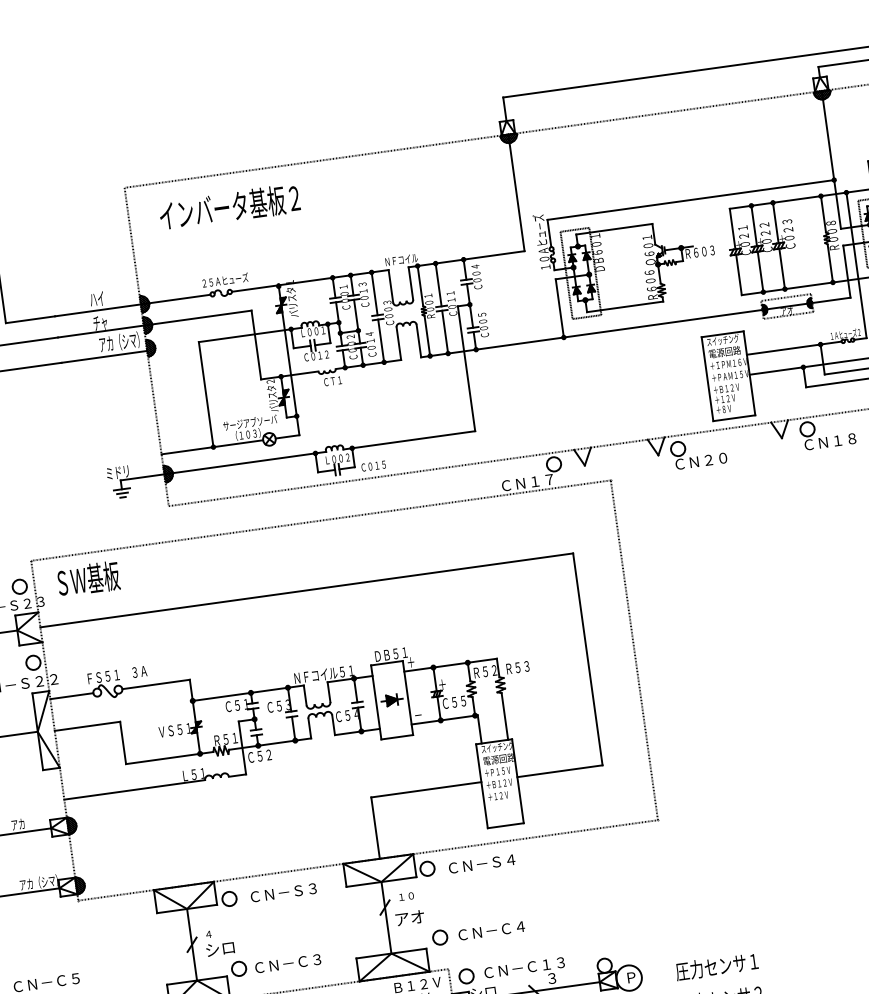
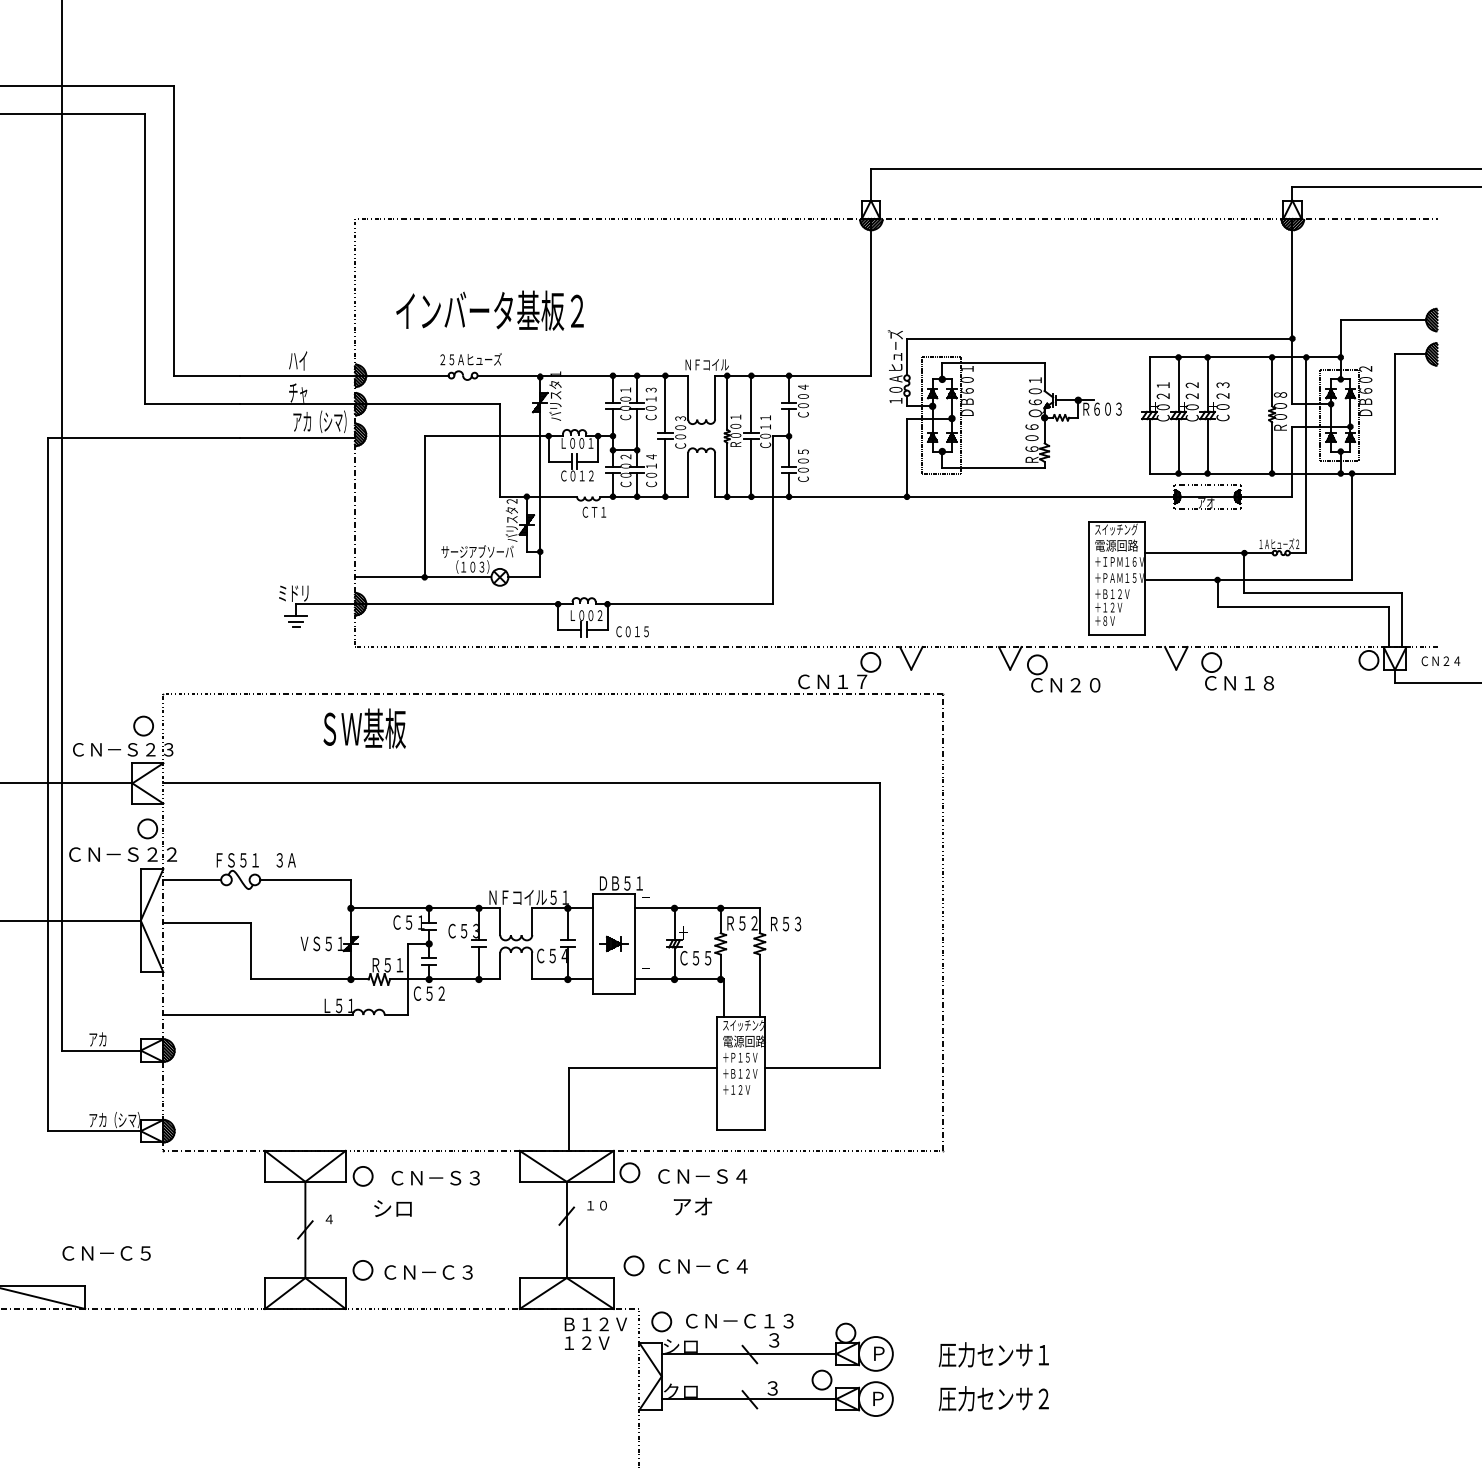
text: (229, 207) -> (489, 310), moved
text: (88, 579) -> (364, 728), moved
text: (409, 918) -> (692, 1206), moved
text: (220, 948) -> (392, 1208), moved

